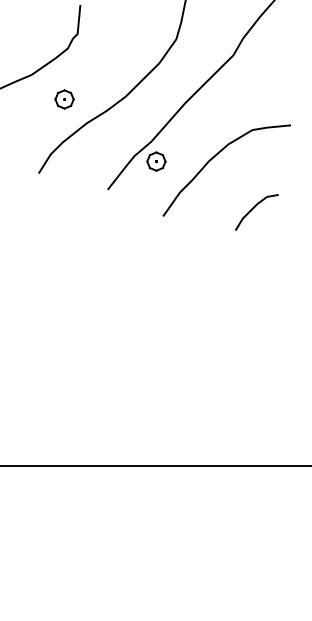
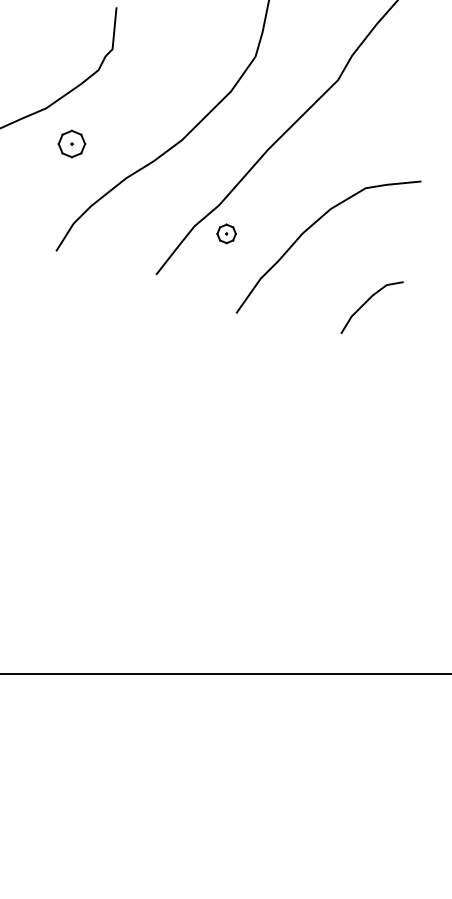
part: (64, 99) -> (71, 144), moved
part: (156, 161) -> (226, 233), size x0.7

